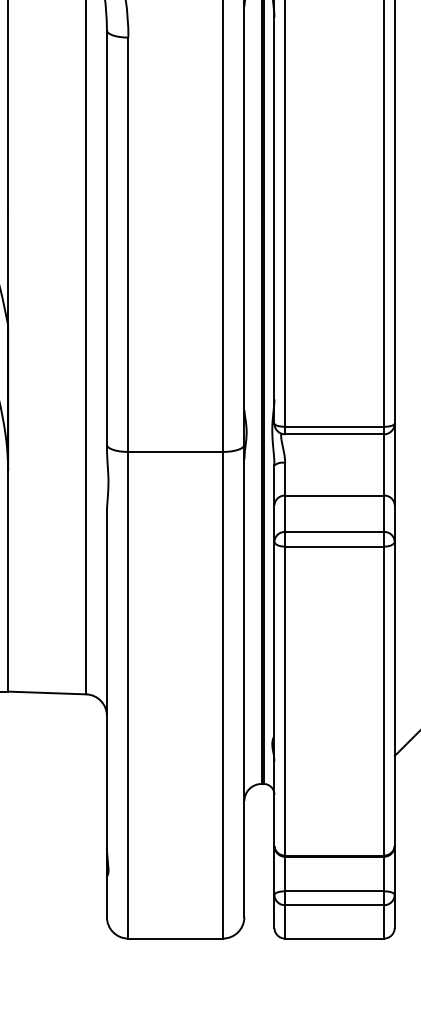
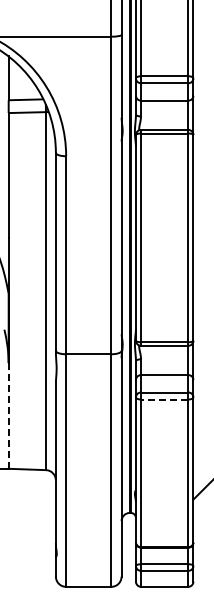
line: (334, 546) -> (164, 399), solid -> dashed
line: (7, 580) -> (8, 415), solid -> dashed

